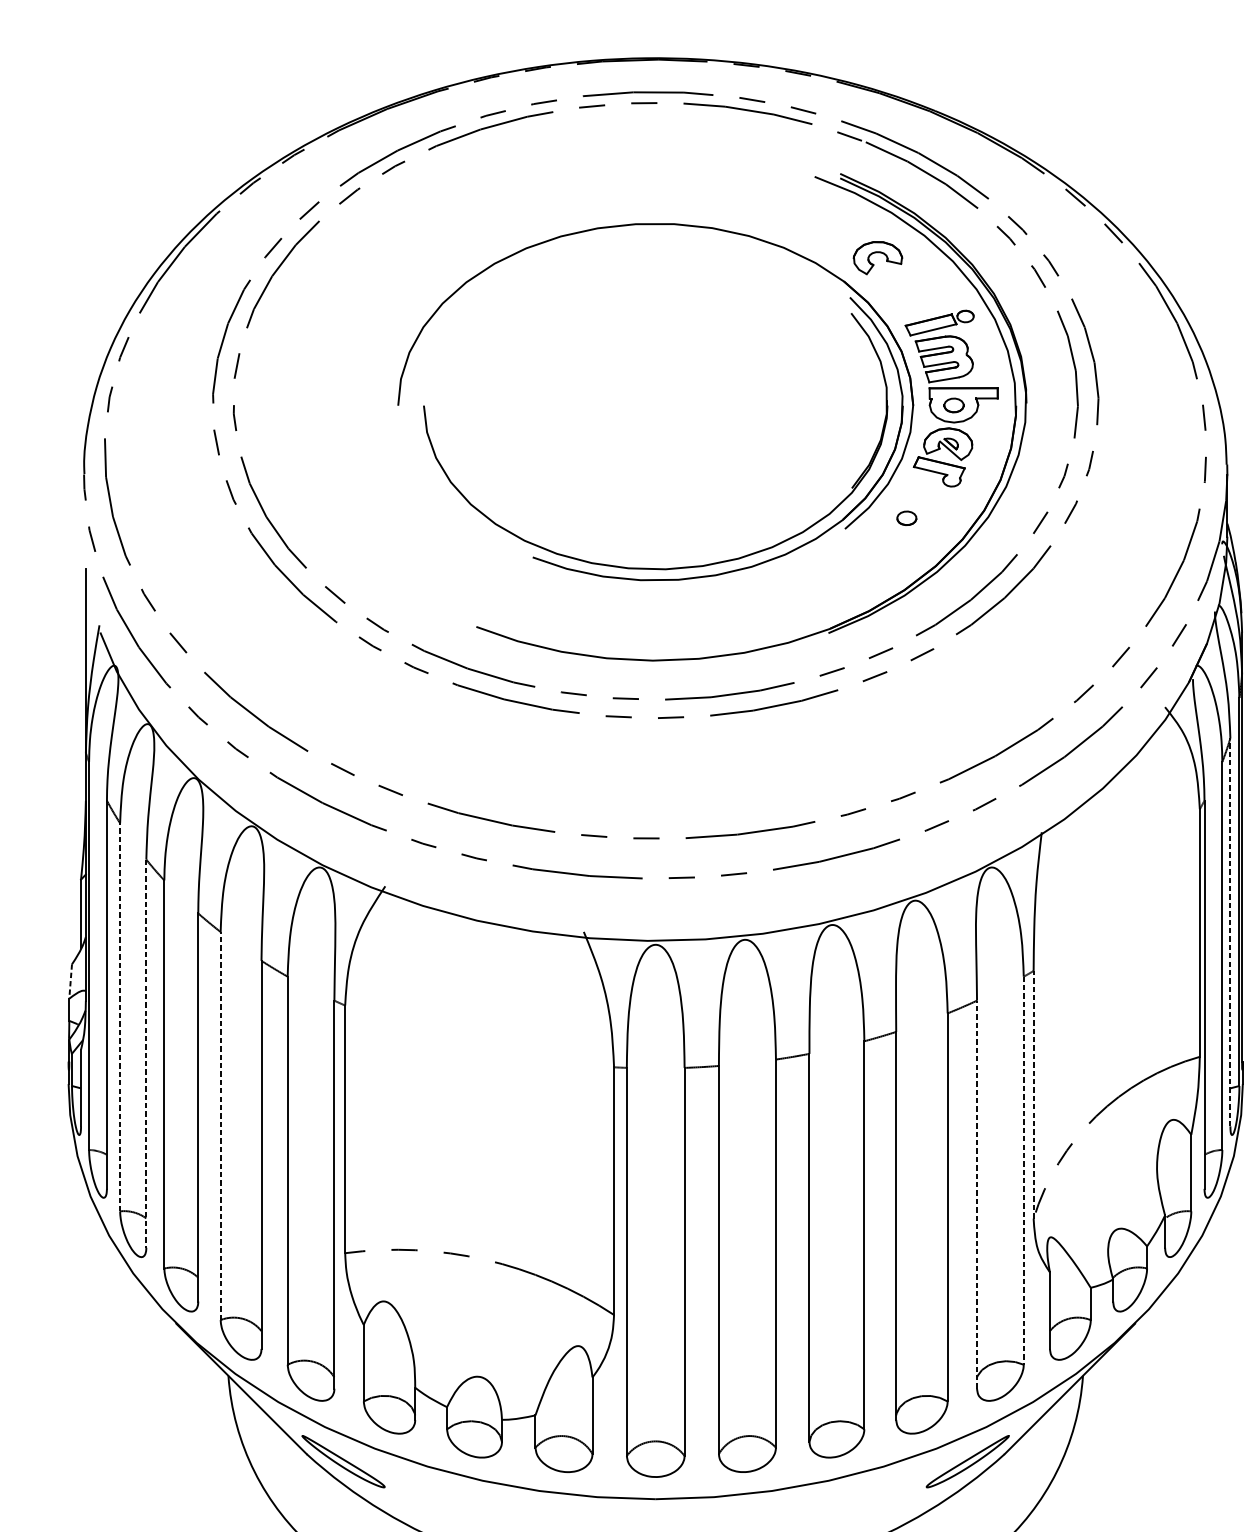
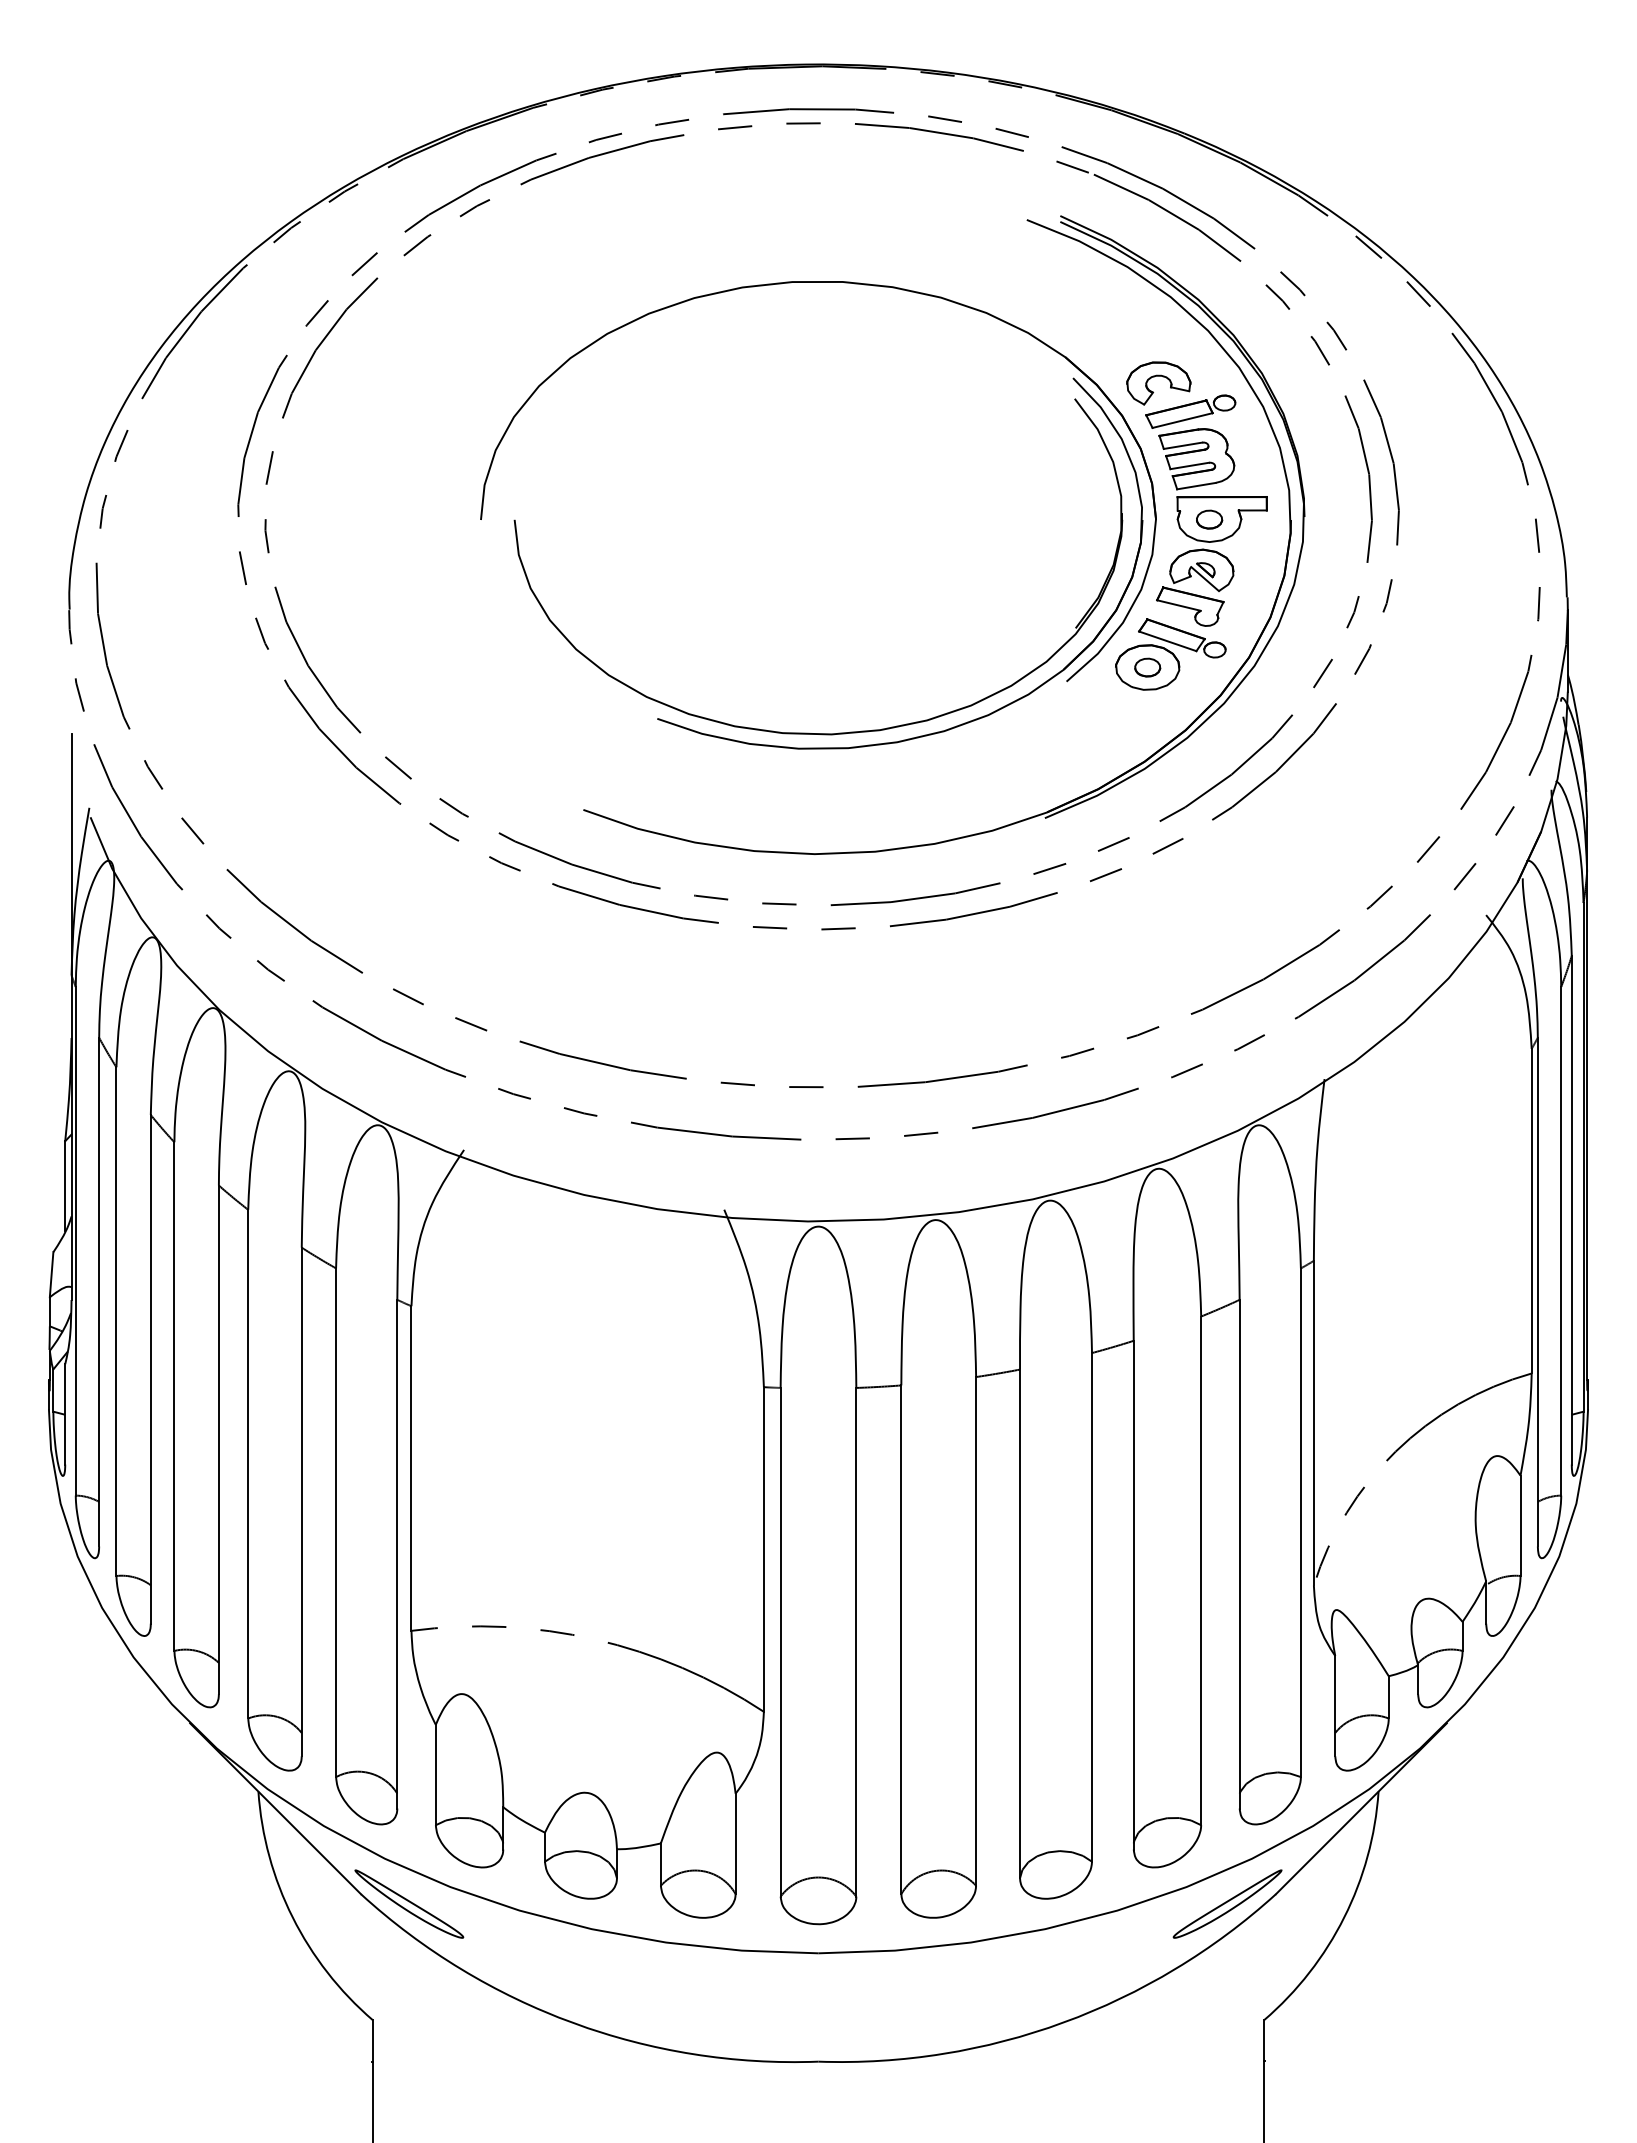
part: (877, 252) -> (1158, 376), moved
part: (924, 508) -> (1170, 654), added
line: (1230, 931) -> (1571, 1209), dashed -> solid
line: (70, 981) -> (51, 1274), dashed -> solid
line: (120, 1017) -> (116, 1321), dashed -> solid
line: (146, 1053) -> (150, 1369), dashed -> solid
line: (1033, 1094) -> (1313, 1422), dashed -> solid
line: (220, 1125) -> (248, 1463), dashed -> solid
line: (1023, 1171) -> (1300, 1523), dashed -> solid
line: (976, 1194) -> (1239, 1553), dashed -> solid

